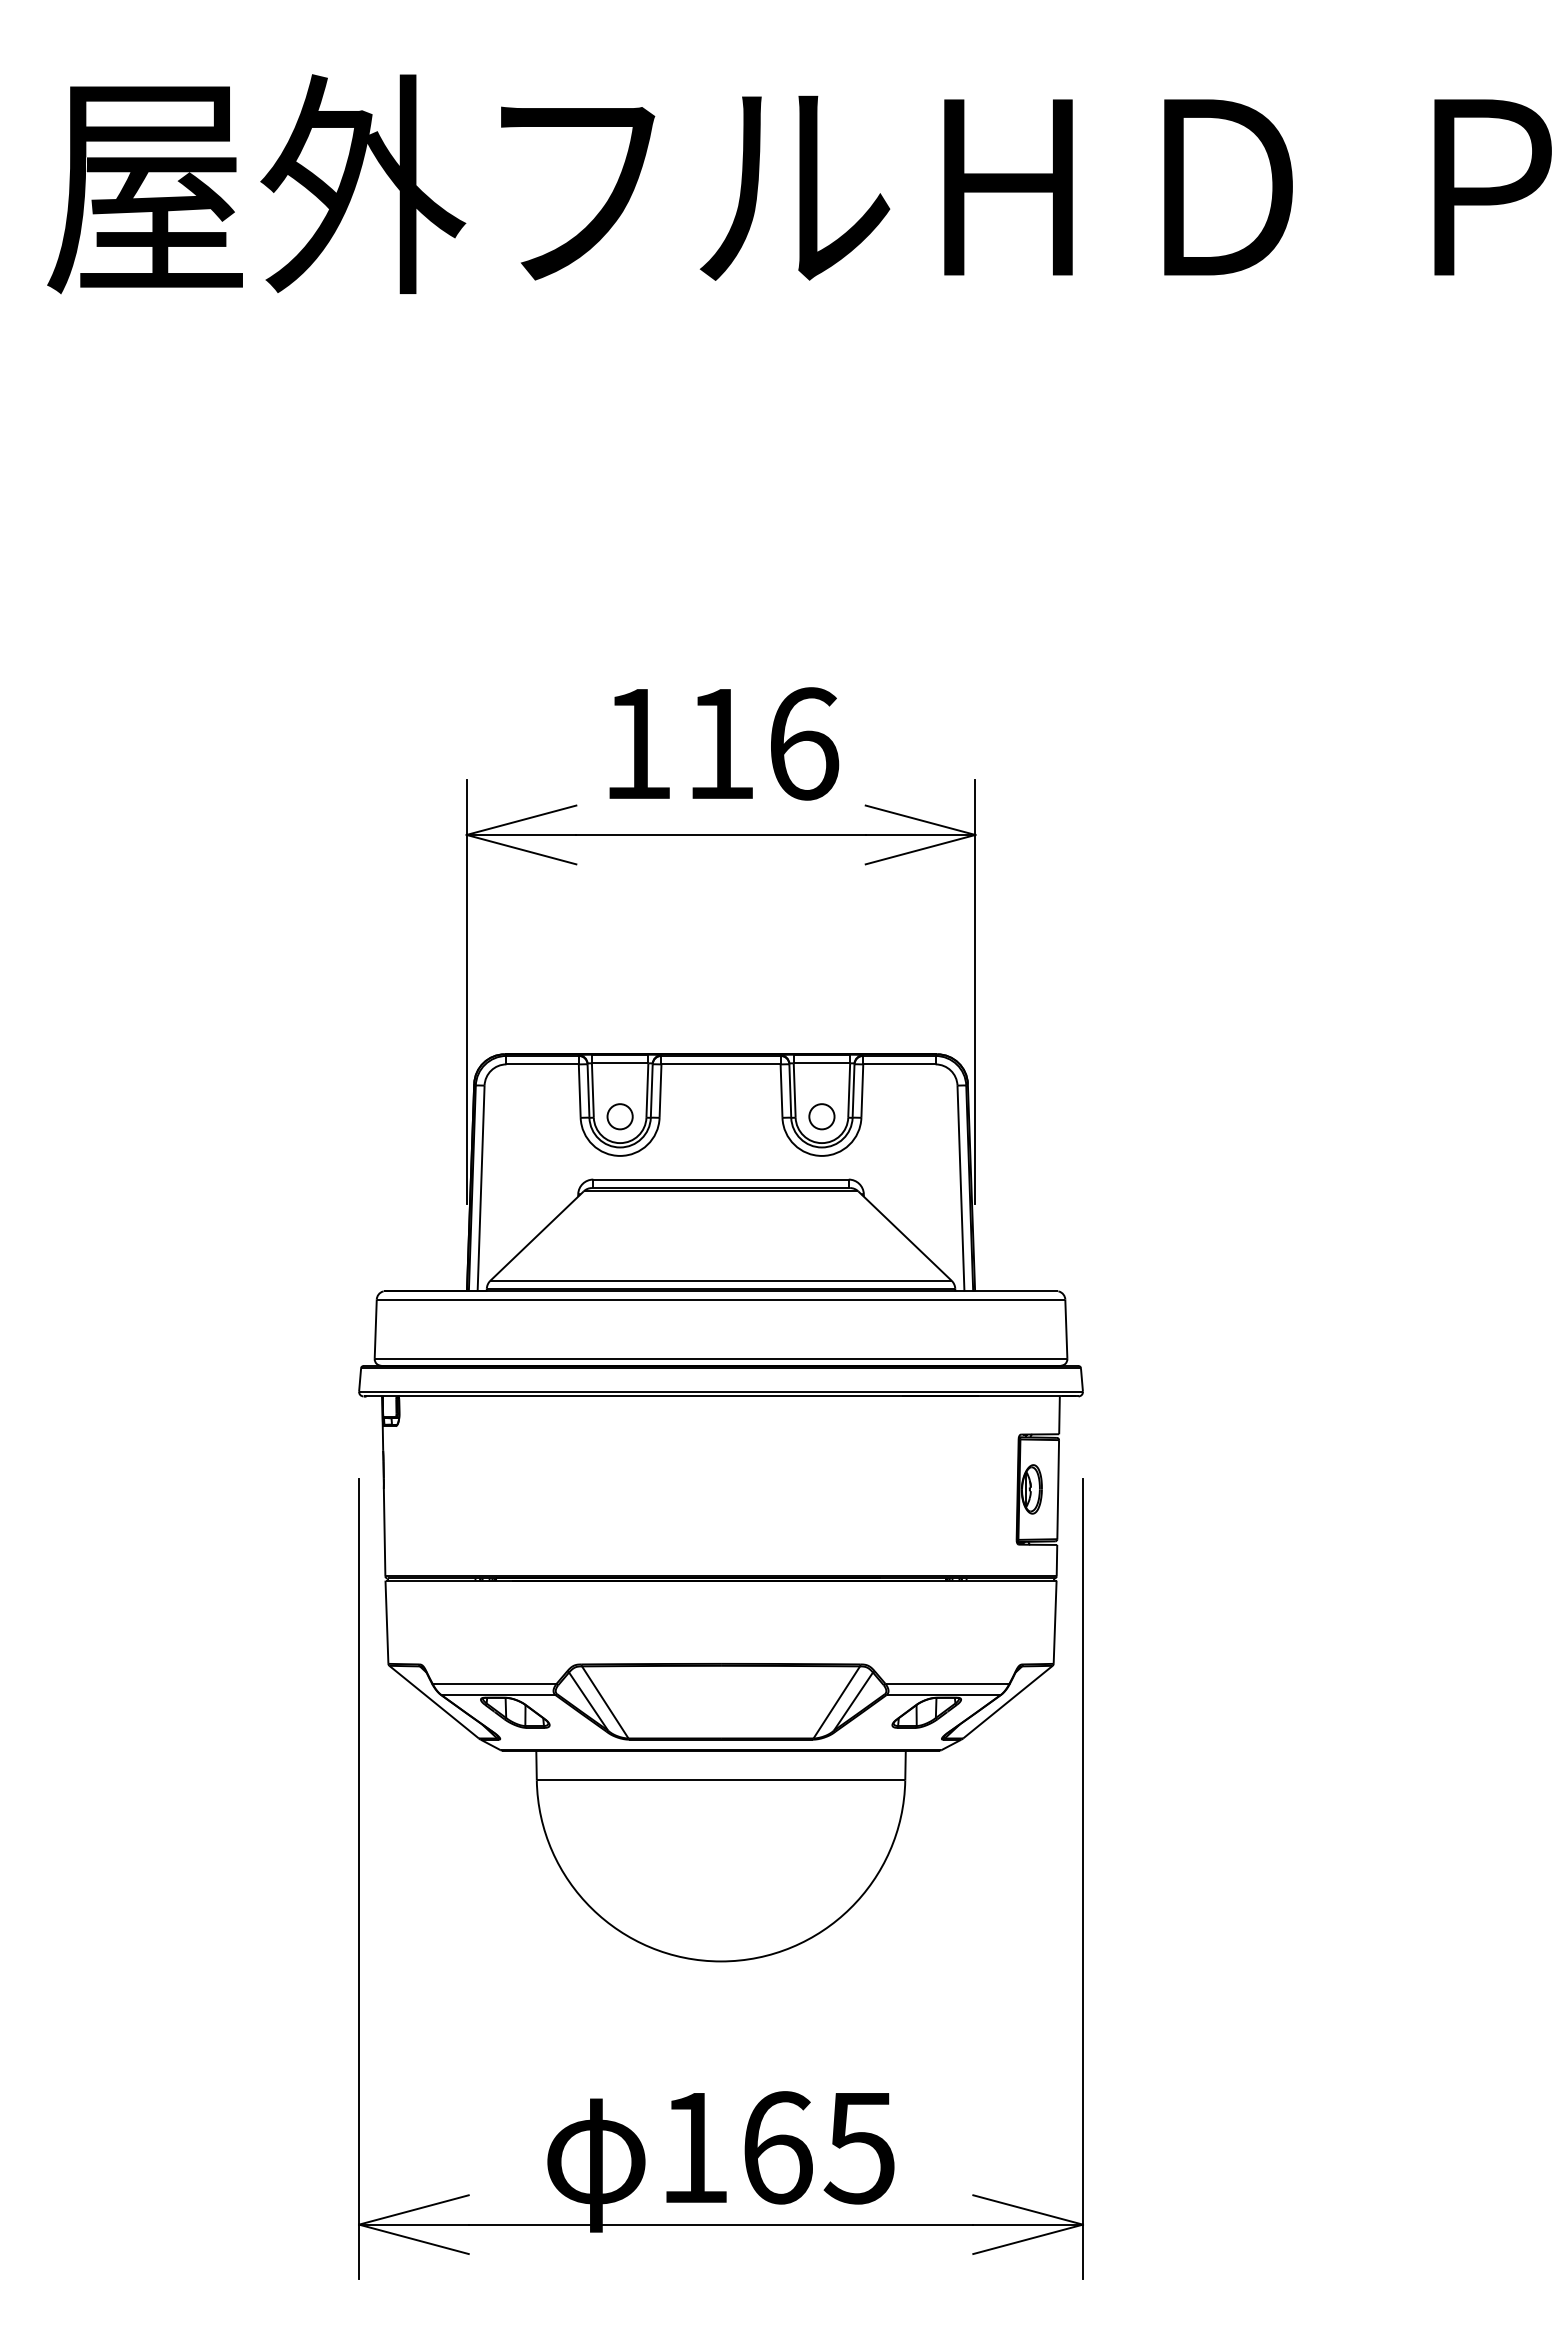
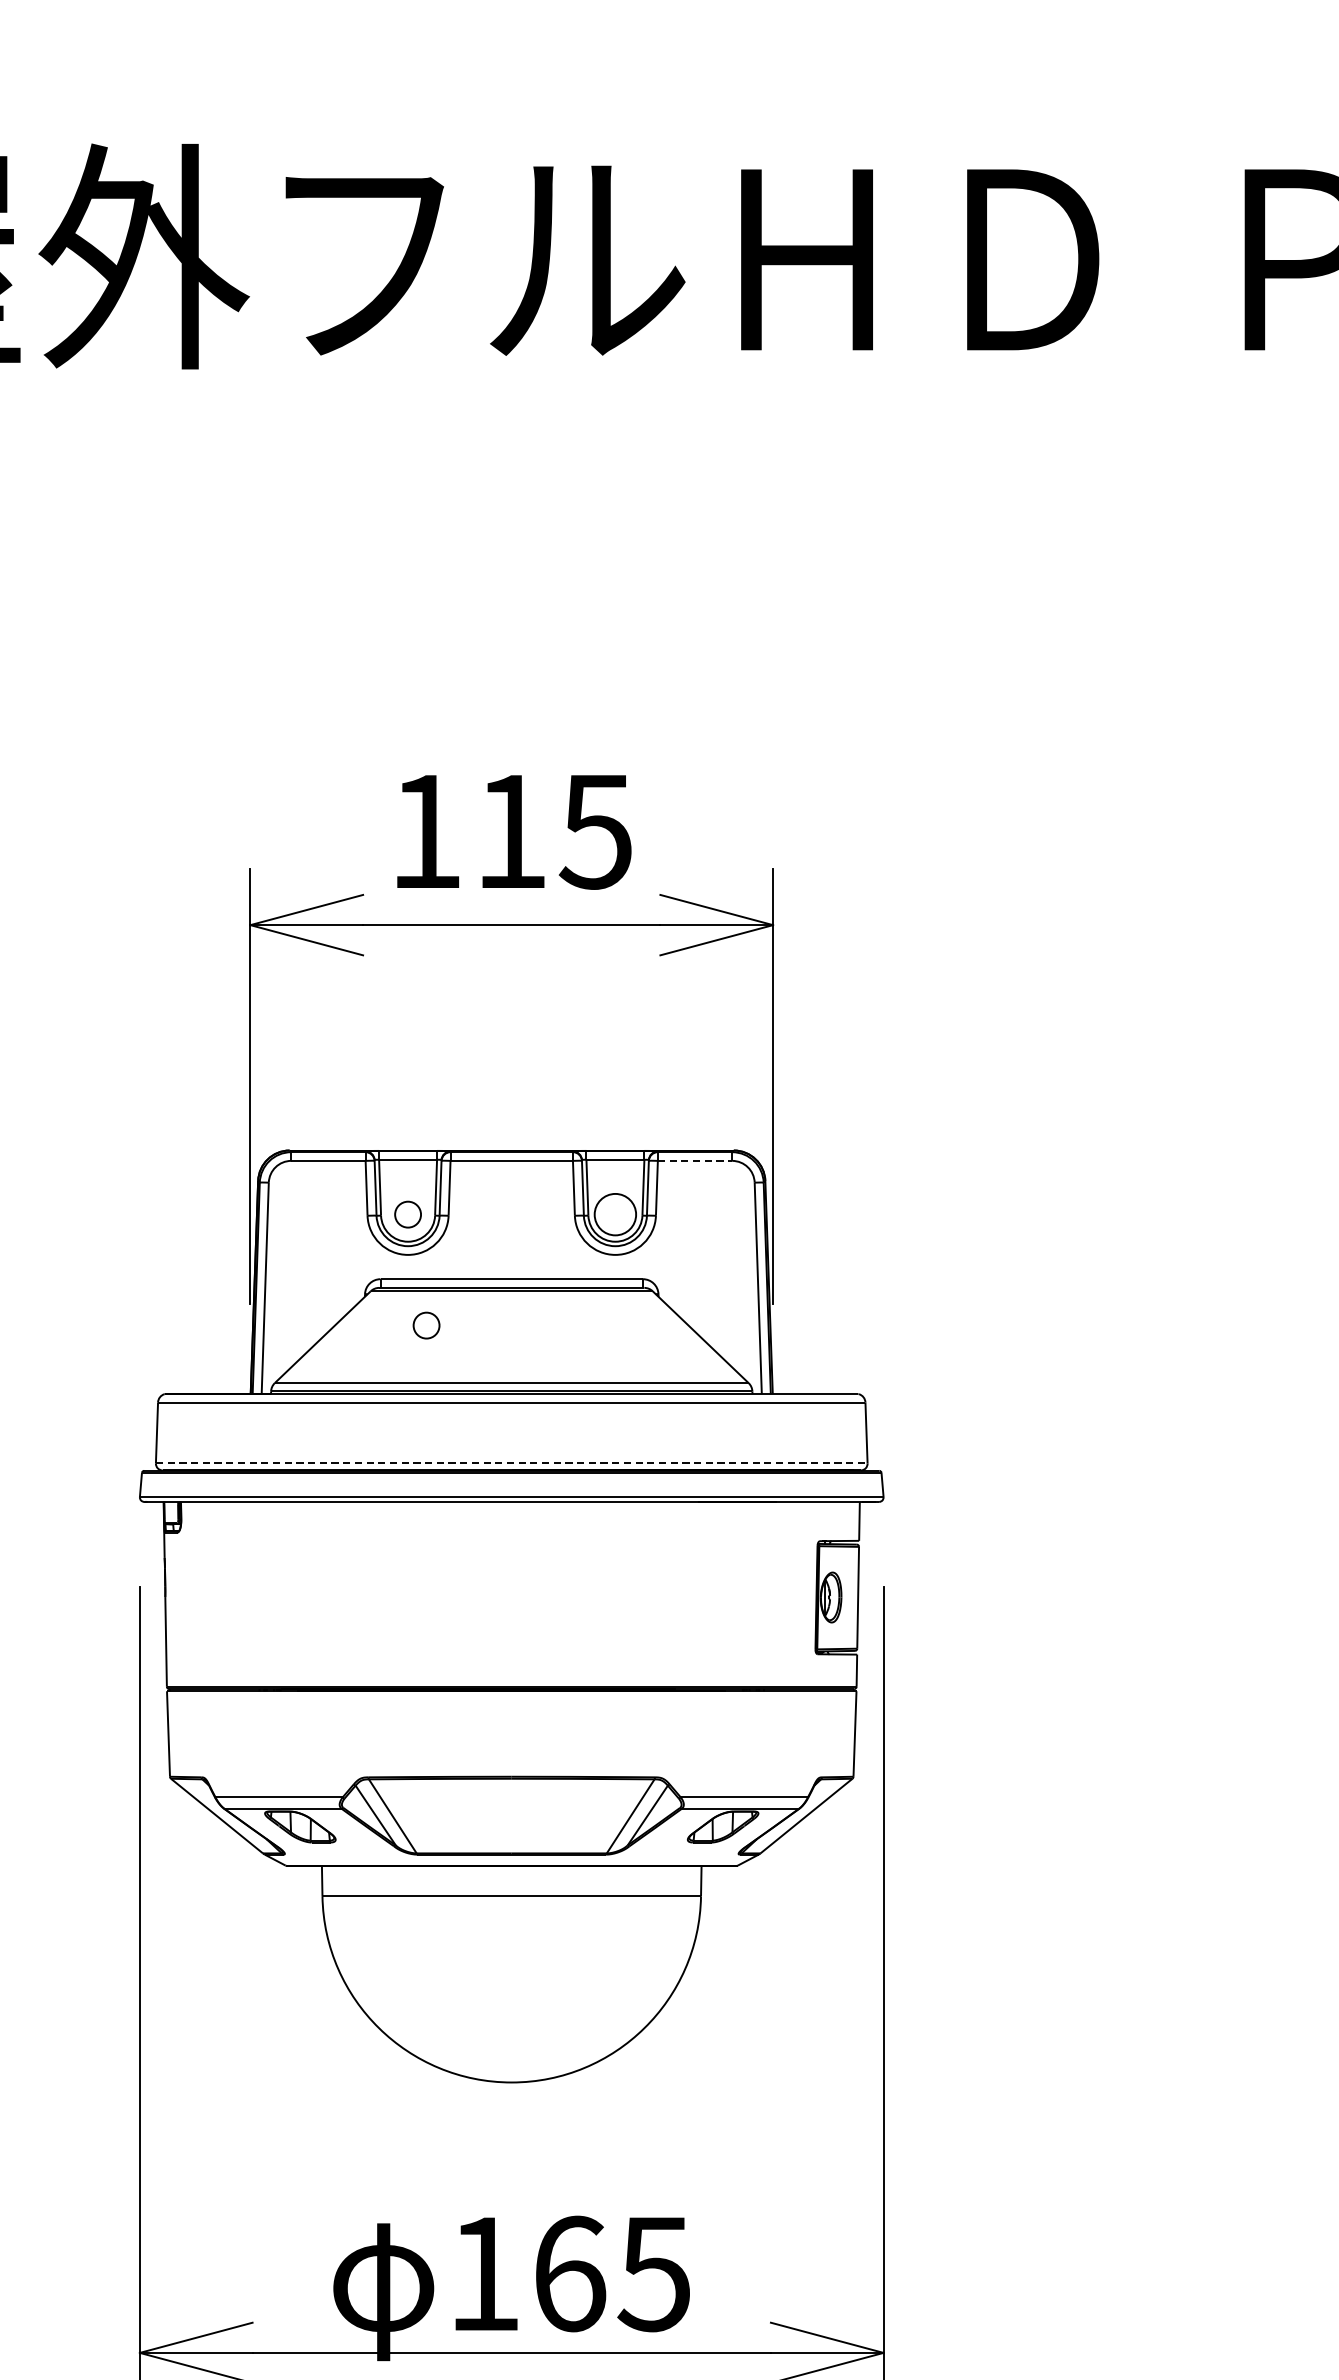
text: (802, 743) -> (595, 831), 116 -> 115
line: (899, 1064) -> (695, 1160), solid -> dashed
circle: (821, 1116) -> (614, 1214), size x1.6
circle: (637, 1224) -> (425, 1325), added
line: (721, 1358) -> (512, 1463), solid -> dashed

